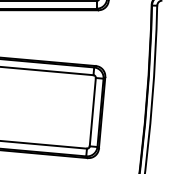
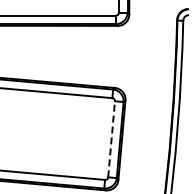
line: (92, 111) -> (111, 138), solid -> dashed

